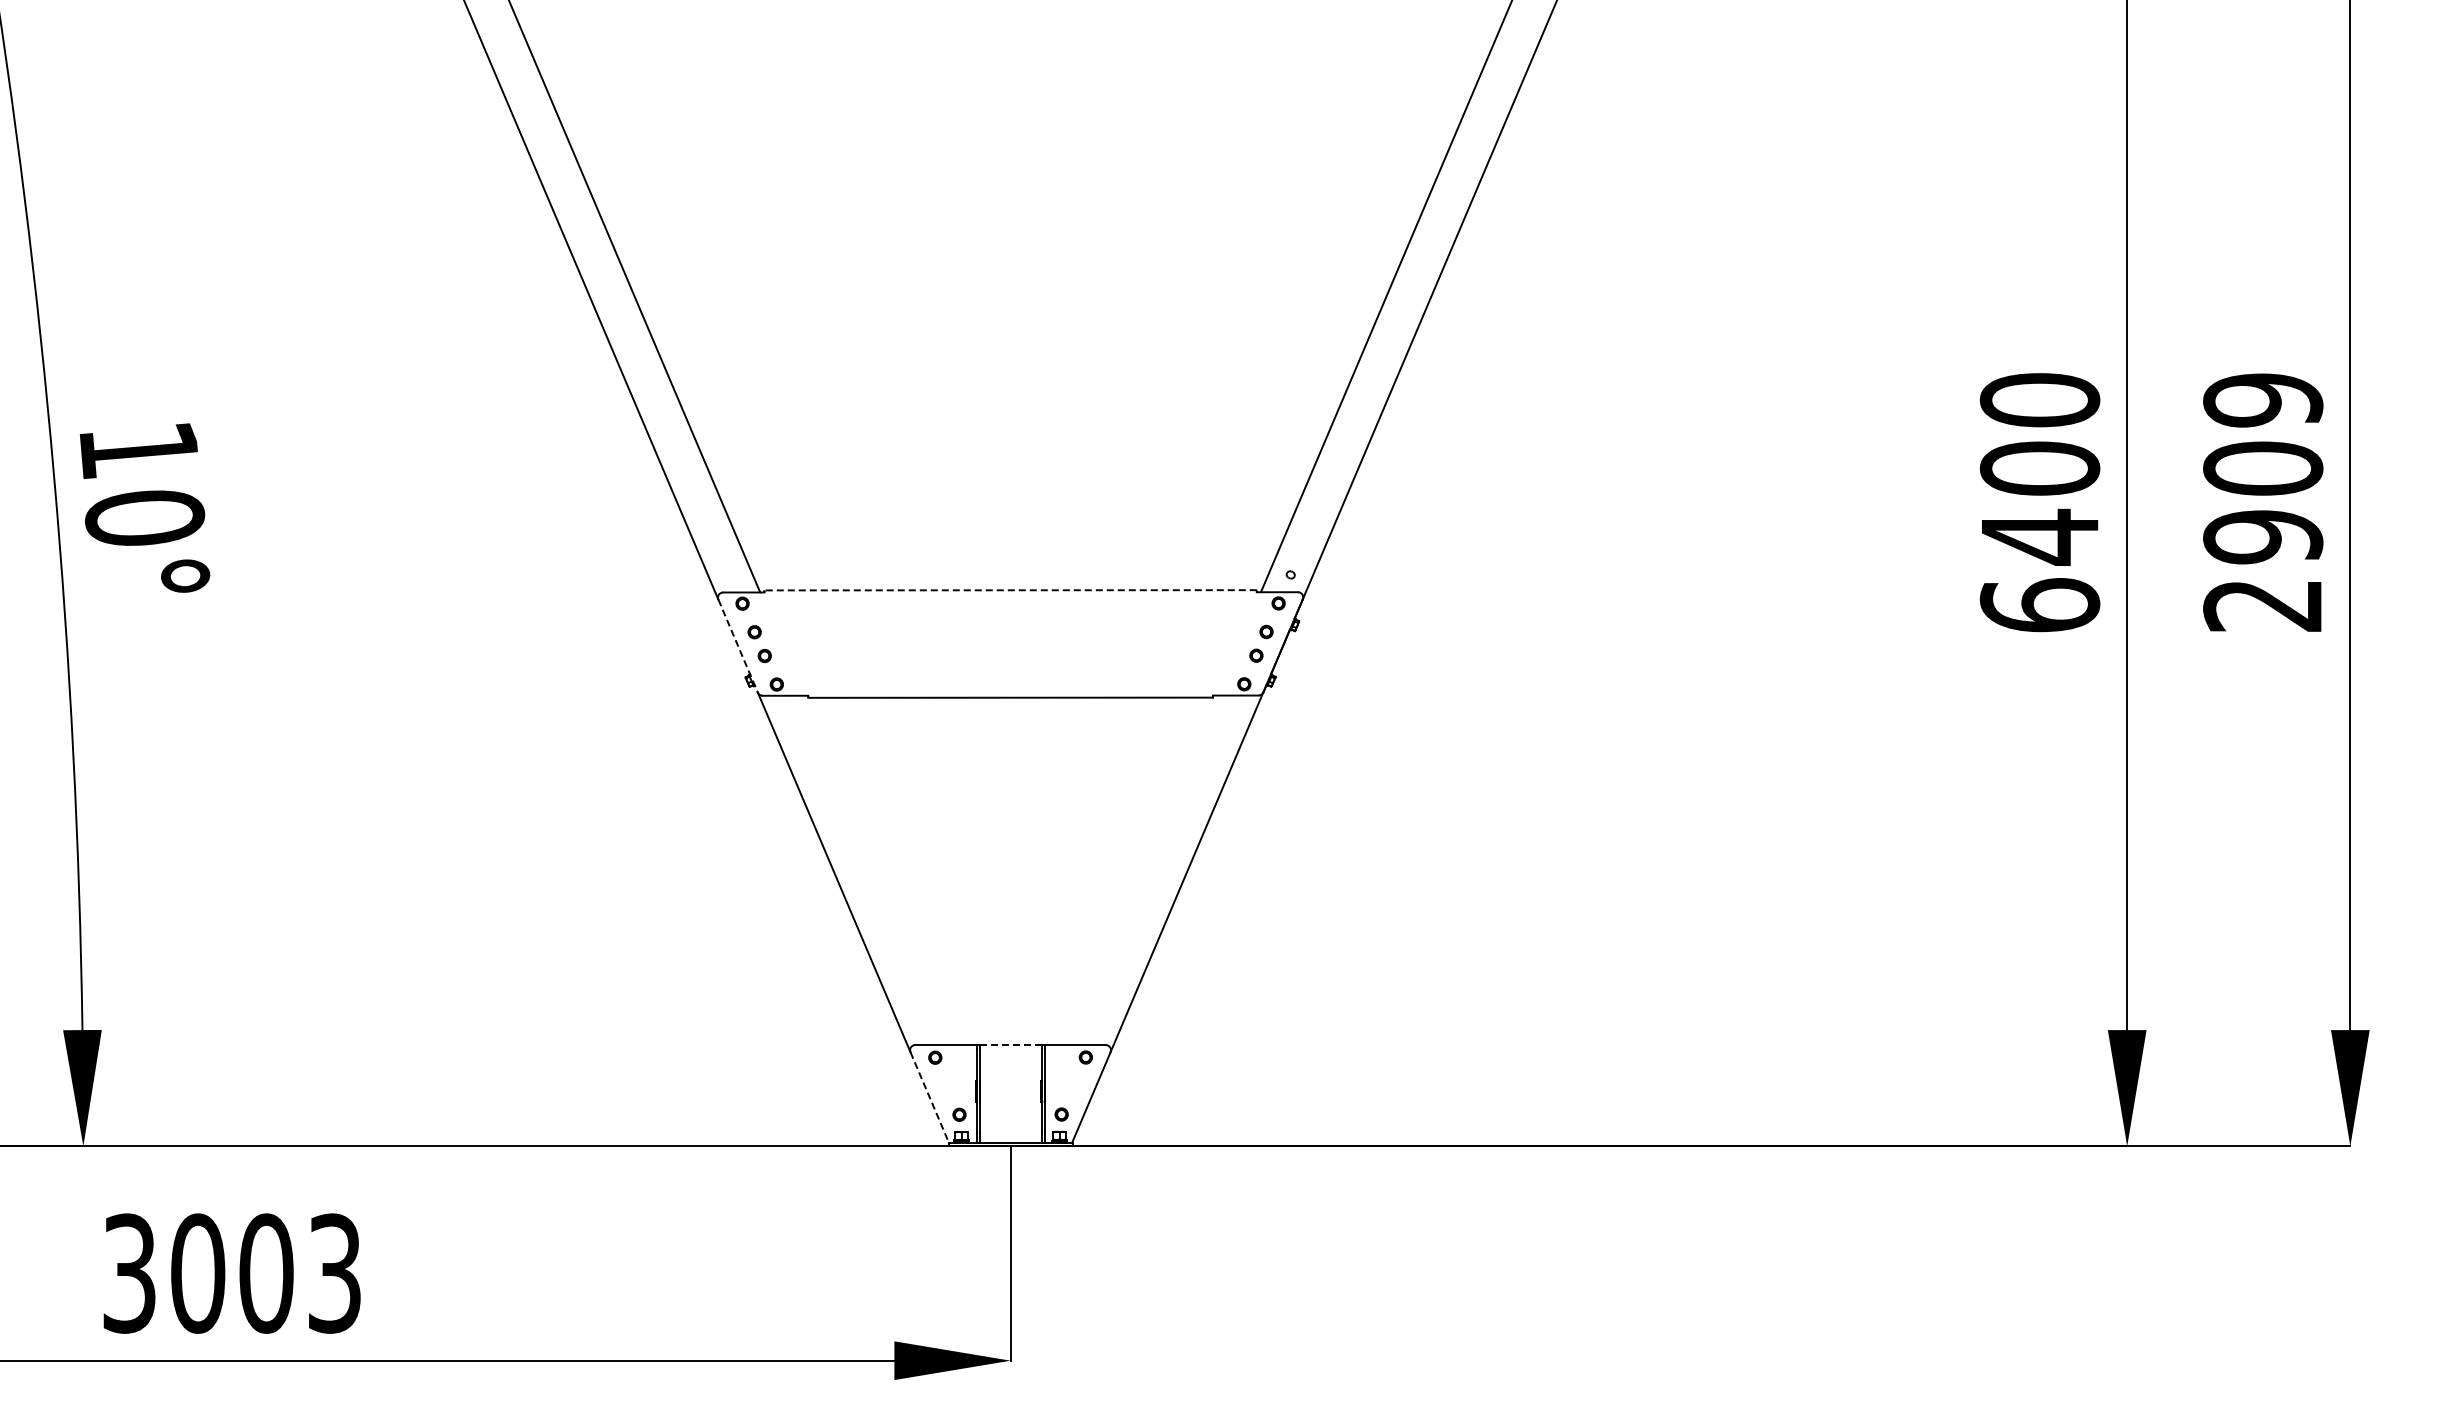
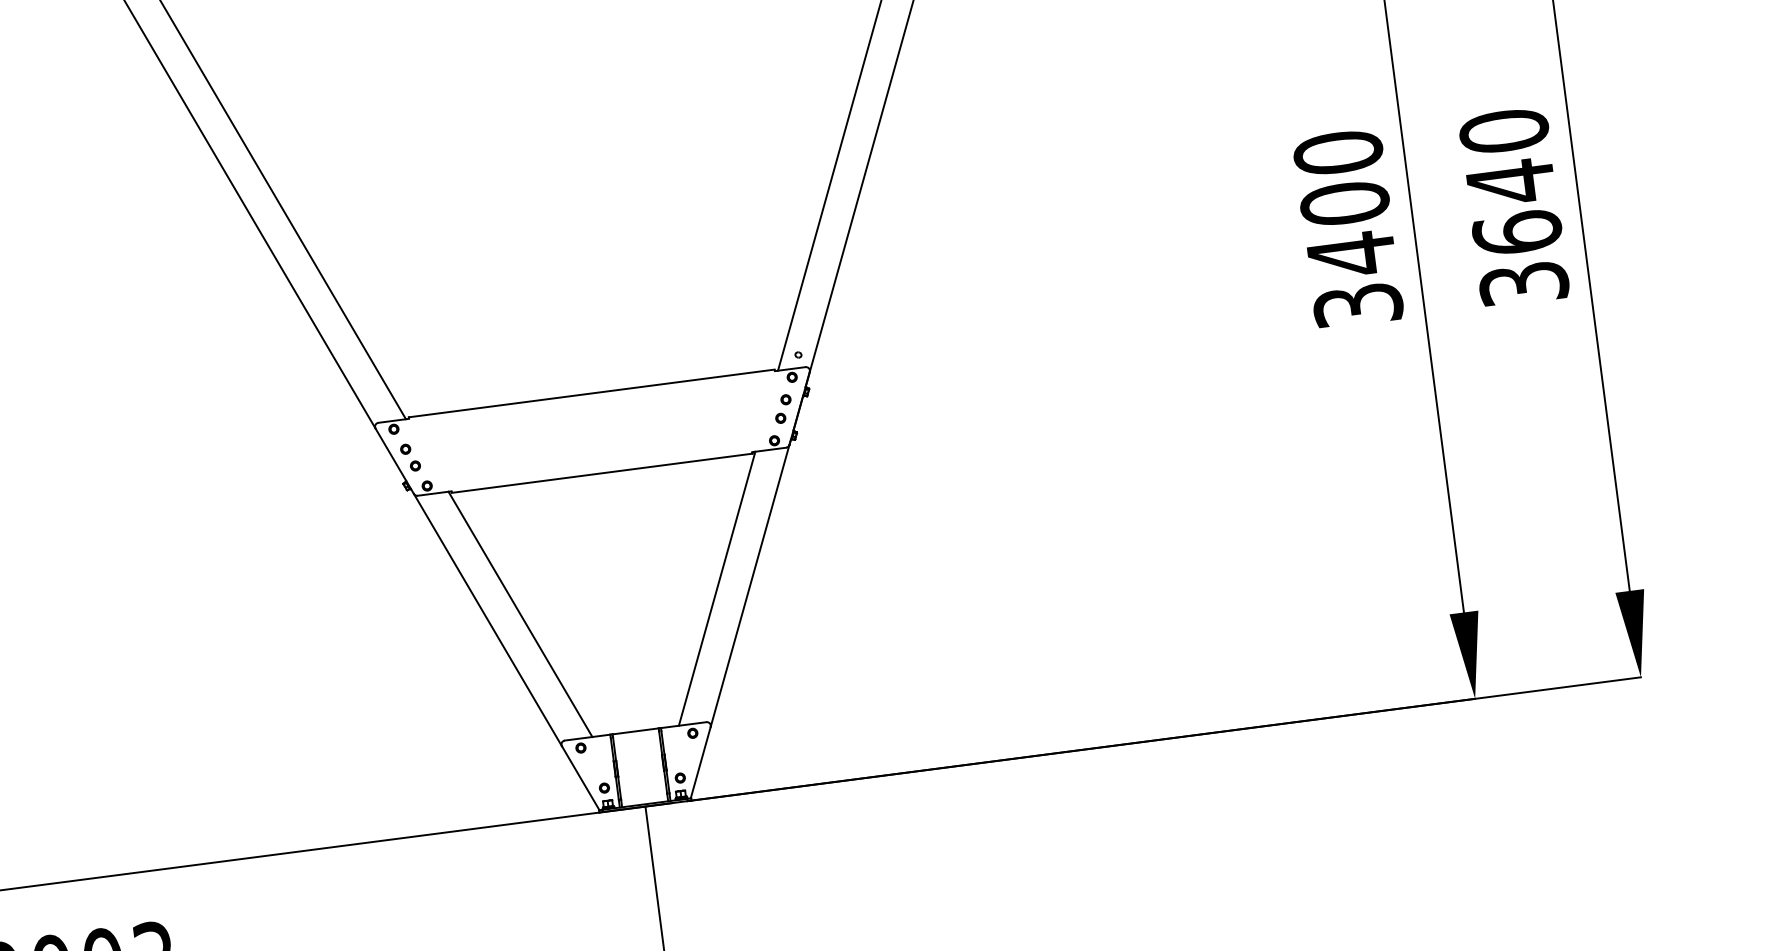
text: (2263, 502) -> (1514, 207), 2909 -> 3640
line: (1010, 590) -> (591, 393), dashed -> solid
text: (2039, 605) -> (1357, 305), 6400 -> 3400
line: (738, 646) -> (395, 461), dashed -> solid
line: (878, 870) -> (520, 614), added
line: (1142, 870) -> (716, 588), added
line: (1010, 1045) -> (635, 731), dashed -> solid
line: (930, 1098) -> (581, 778), dashed -> solid

